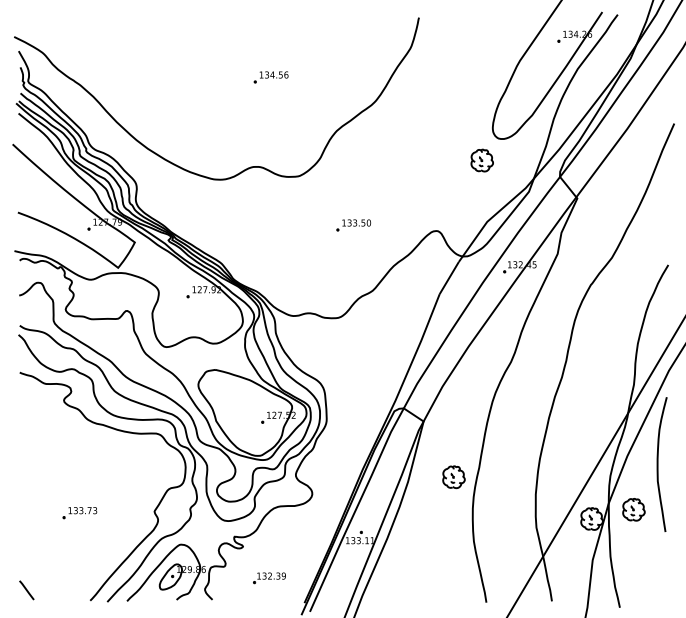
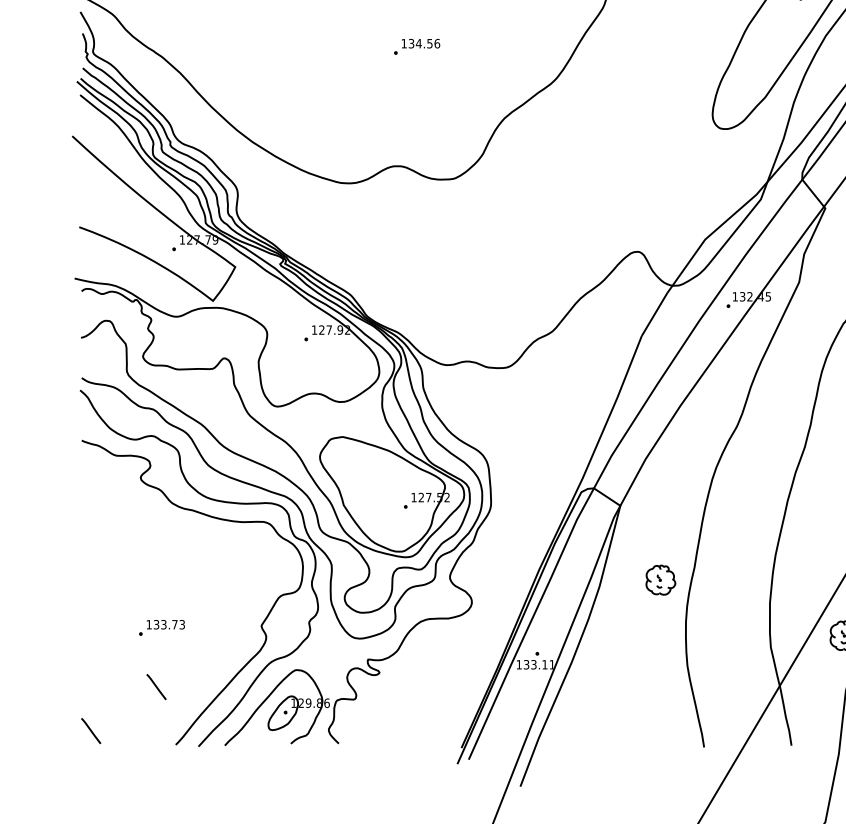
part: (481, 160) -> (697, 157), removed
part: (353, 225) -> (526, 244), removed
line: (75, 557) -> (156, 687), added
part: (269, 578) -> (414, 715), removed

